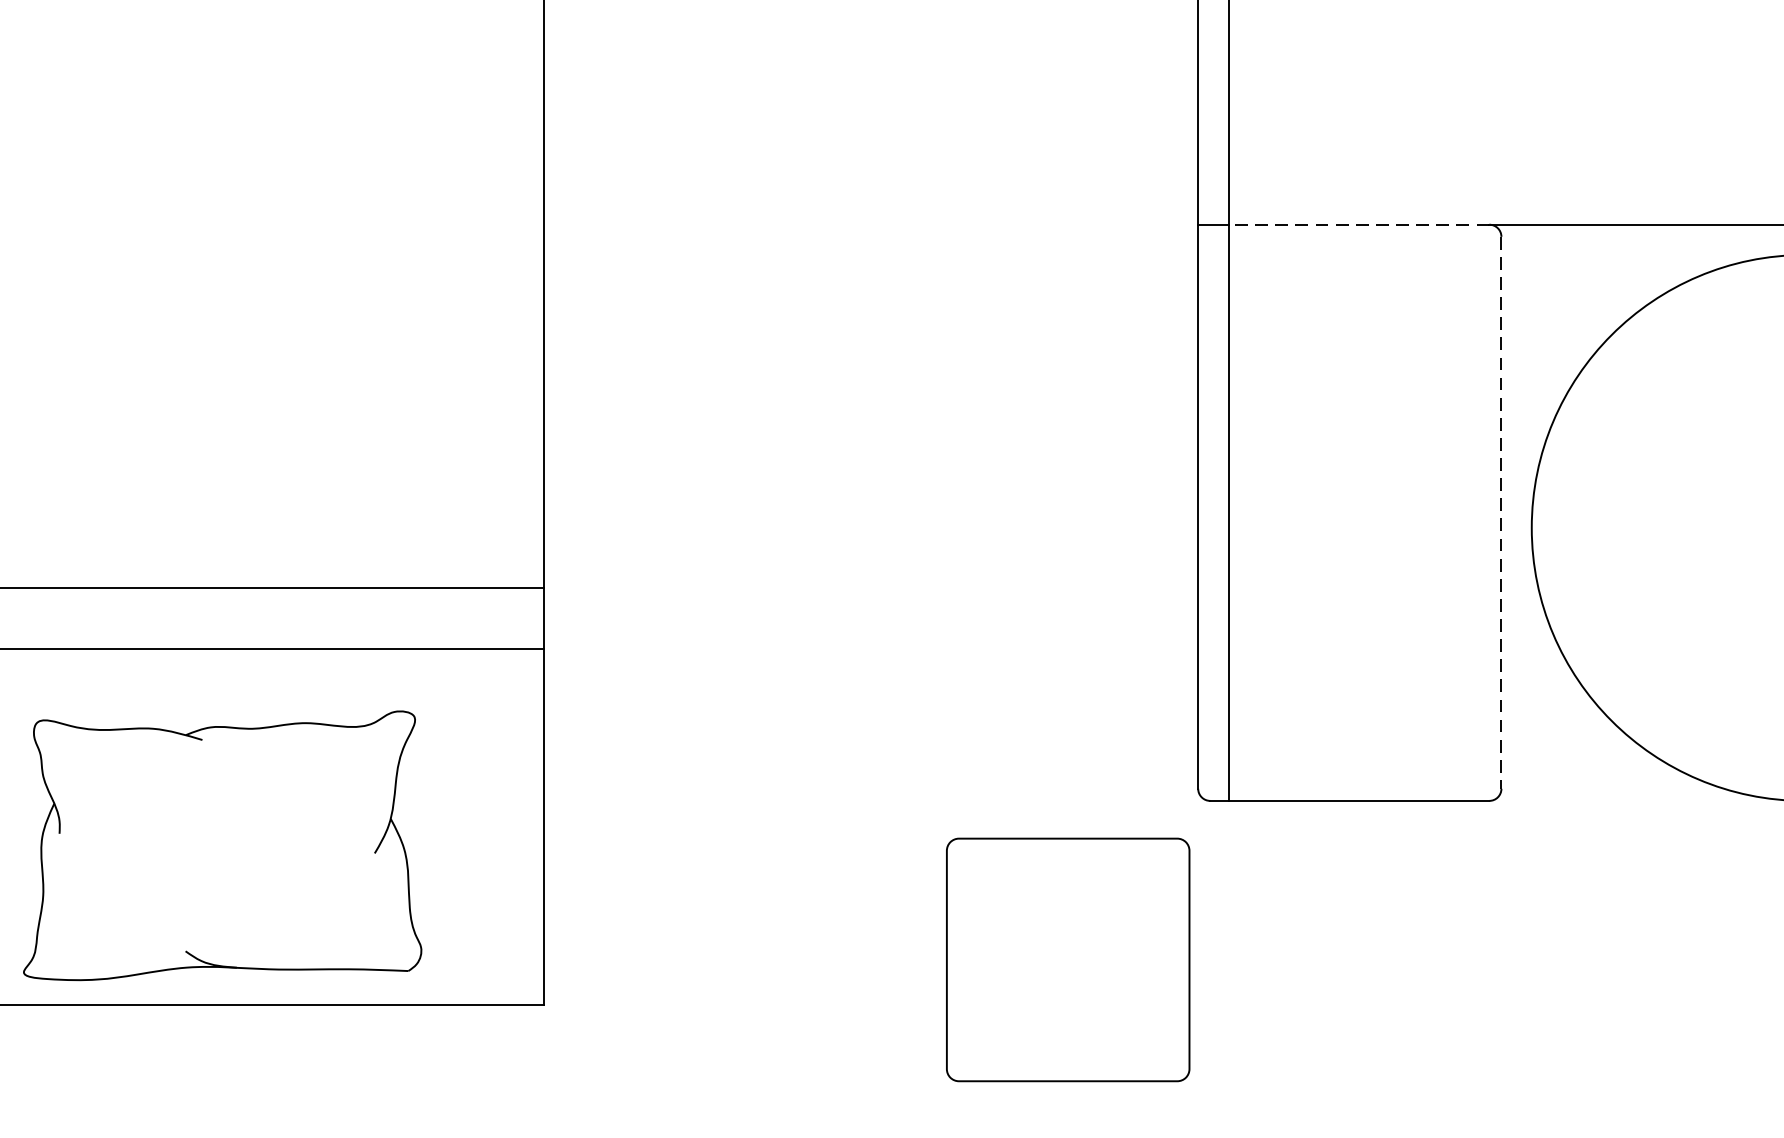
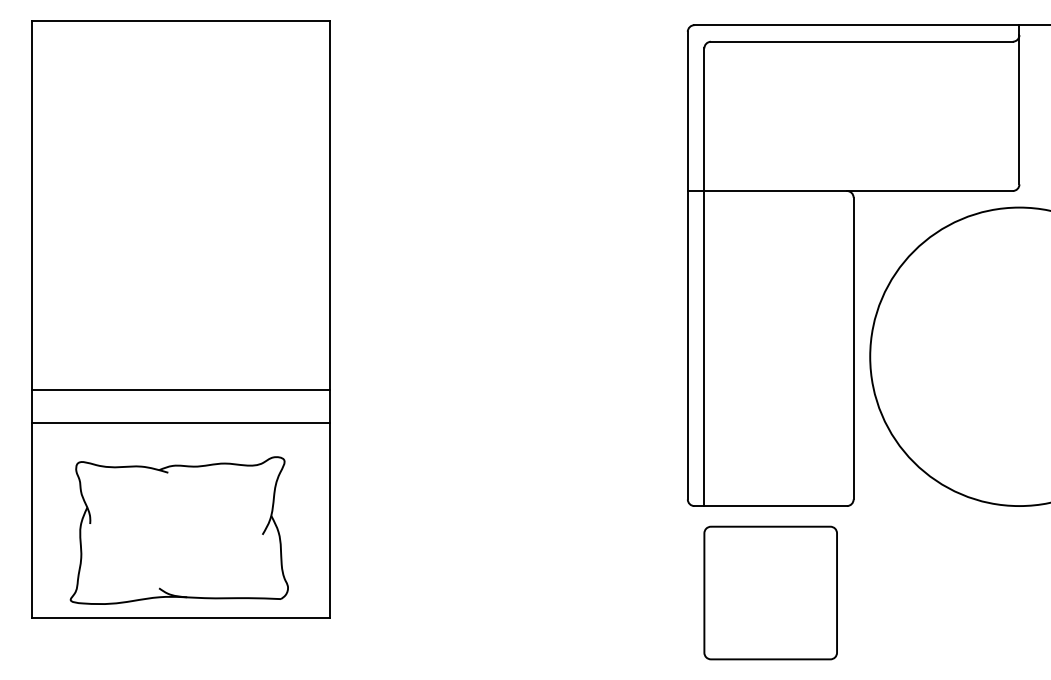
line: (1358, 225) -> (775, 191), dashed -> solid
line: (1501, 512) -> (853, 348), dashed -> solid
part: (221, 845) -> (178, 530), moved
part: (1067, 958) -> (770, 592), moved

